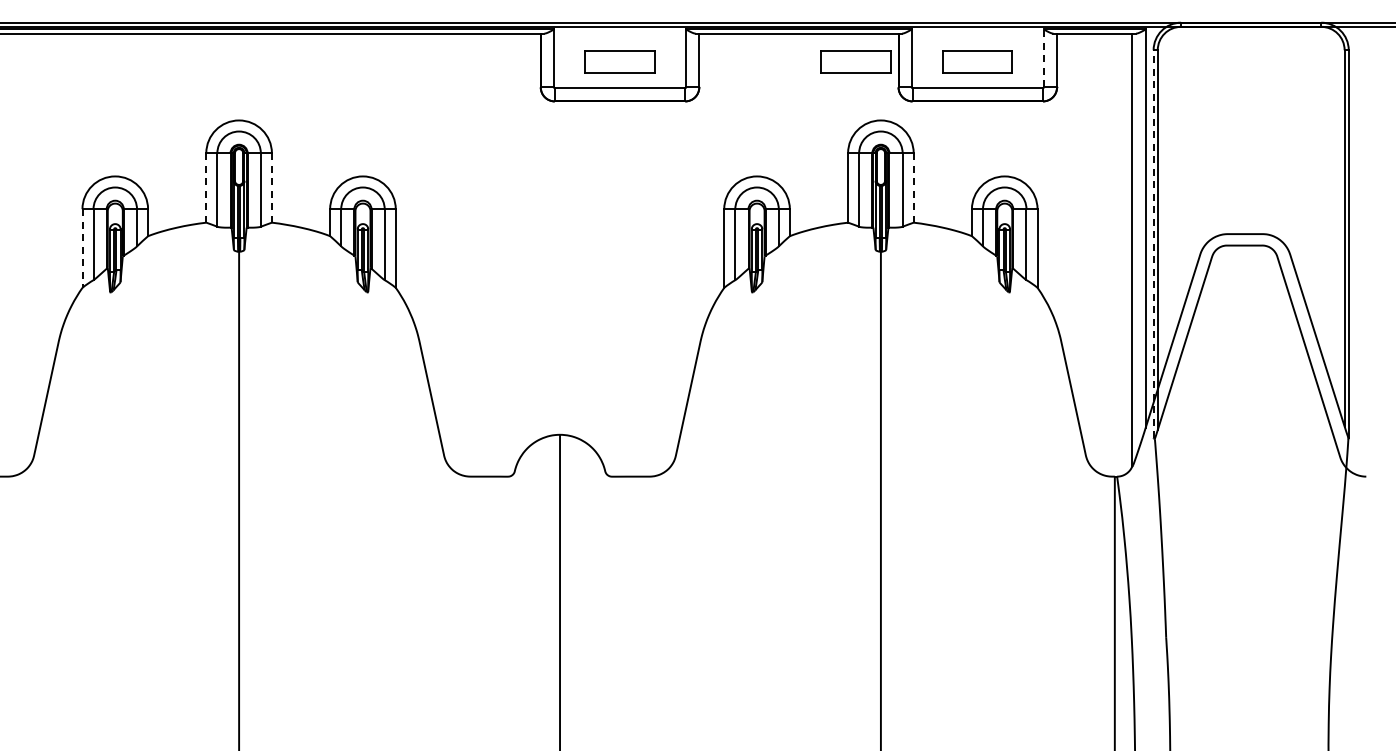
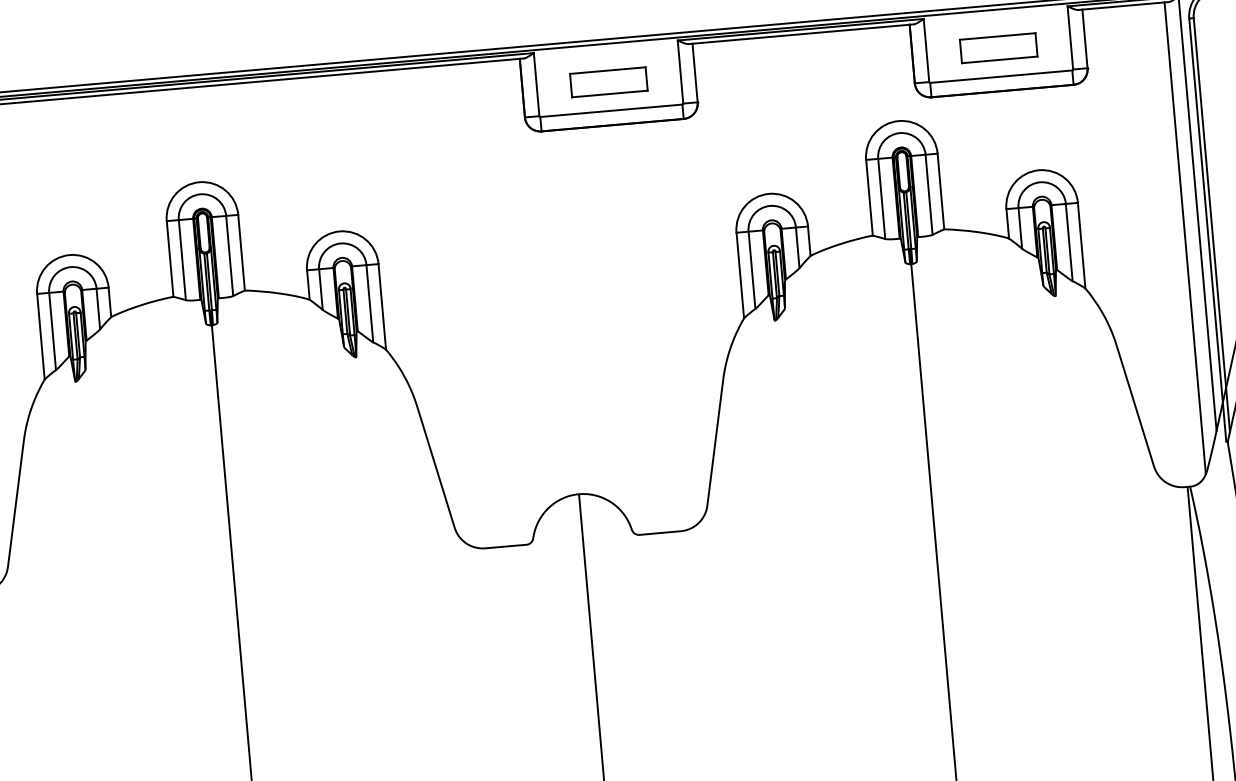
line: (1043, 58) -> (1070, 38), dashed -> solid
part: (855, 61) -> (865, 59), removed
line: (206, 187) -> (170, 258), dashed -> solid
line: (271, 187) -> (241, 252), dashed -> solid
line: (913, 187) -> (940, 191), dashed -> solid
line: (1153, 244) -> (1207, 230), dashed -> solid
line: (82, 249) -> (41, 337), dashed -> solid

